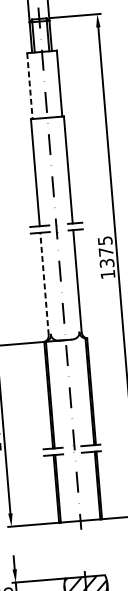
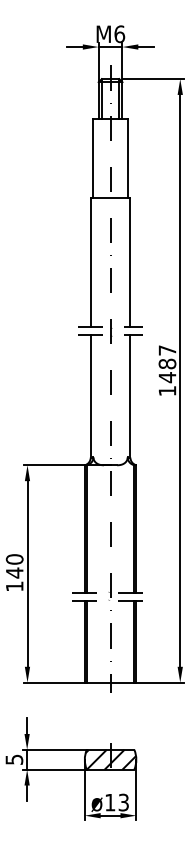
line: (29, 86) -> (92, 158), dashed -> solid
text: (106, 252) -> (167, 364), 1375 -> 1487
line: (44, 284) -> (90, 396), dashed -> solid

